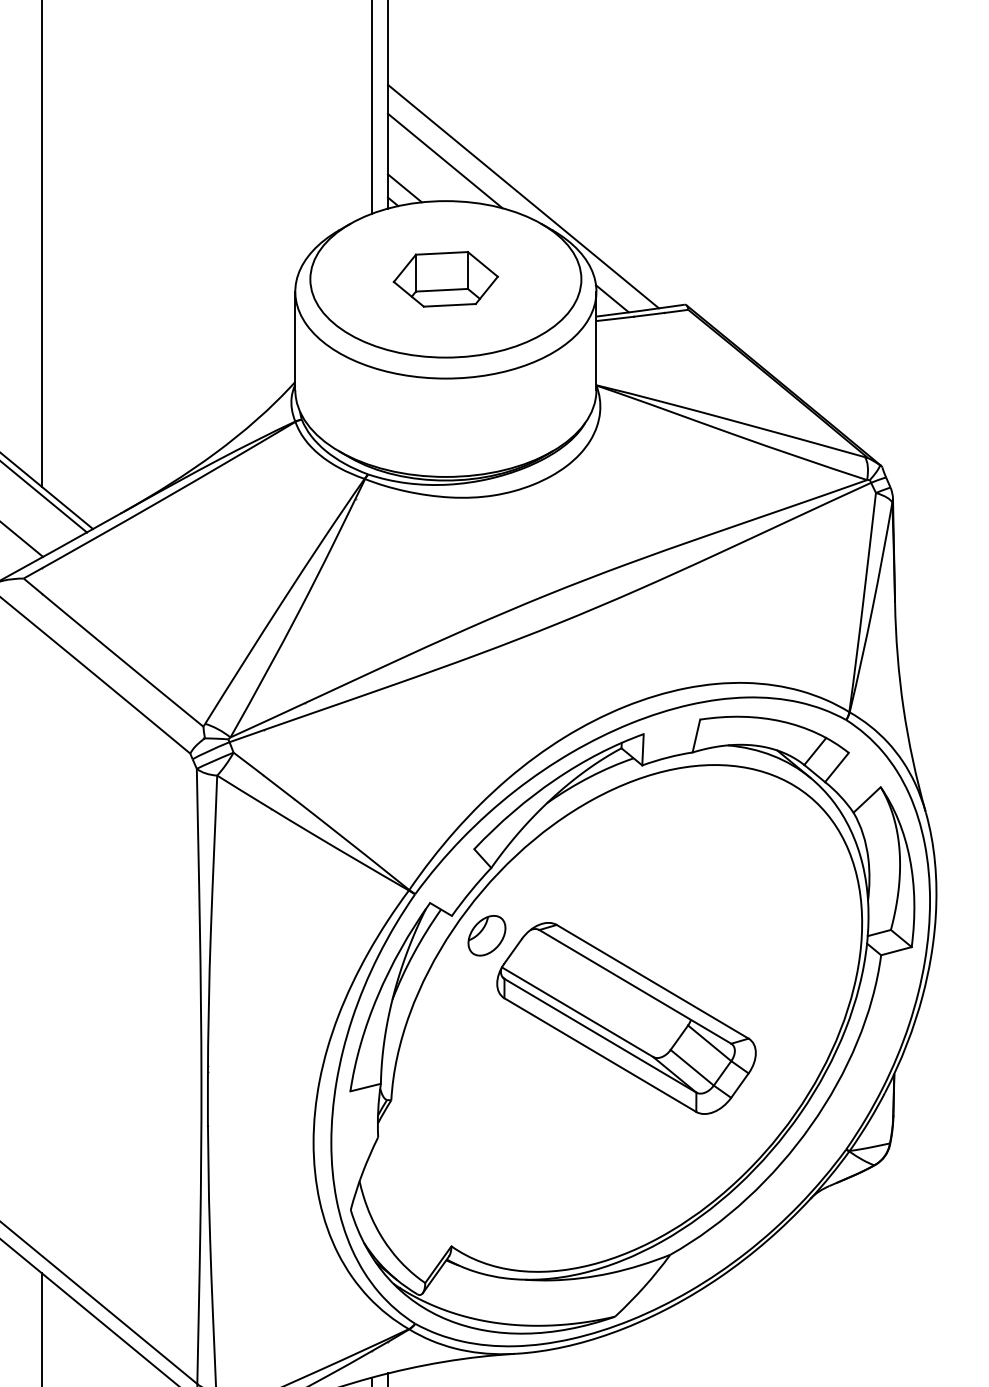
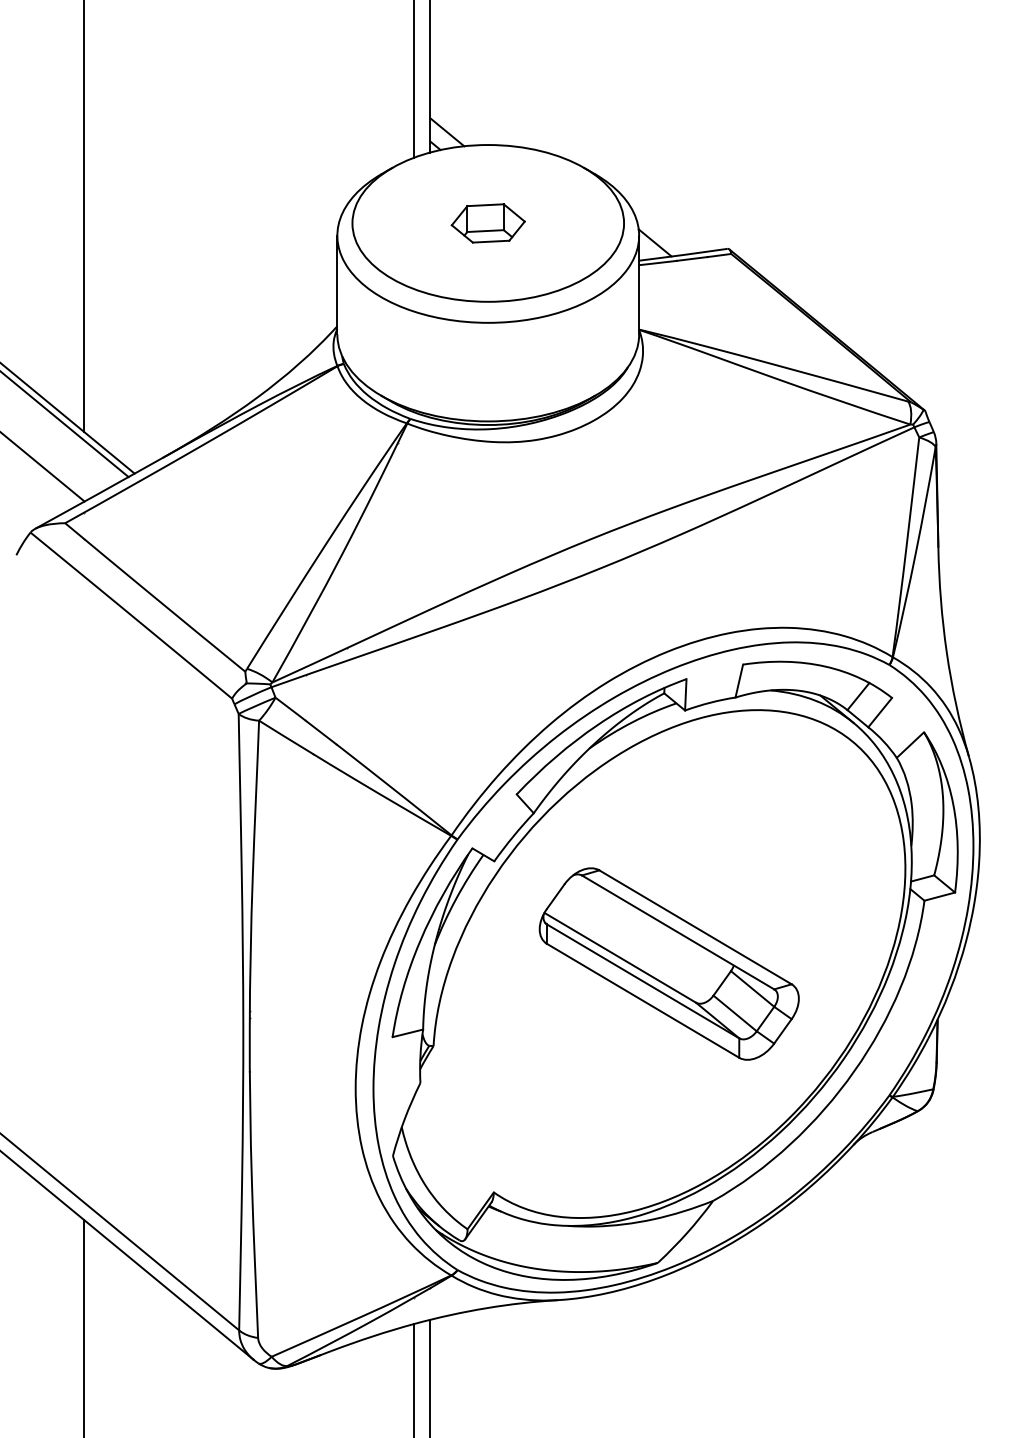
line: (445, 160) -> (487, 104), removed
line: (522, 196) -> (565, 140), removed
part: (446, 279) -> (488, 223), size x0.7
part: (487, 936) -> (529, 881), removed

